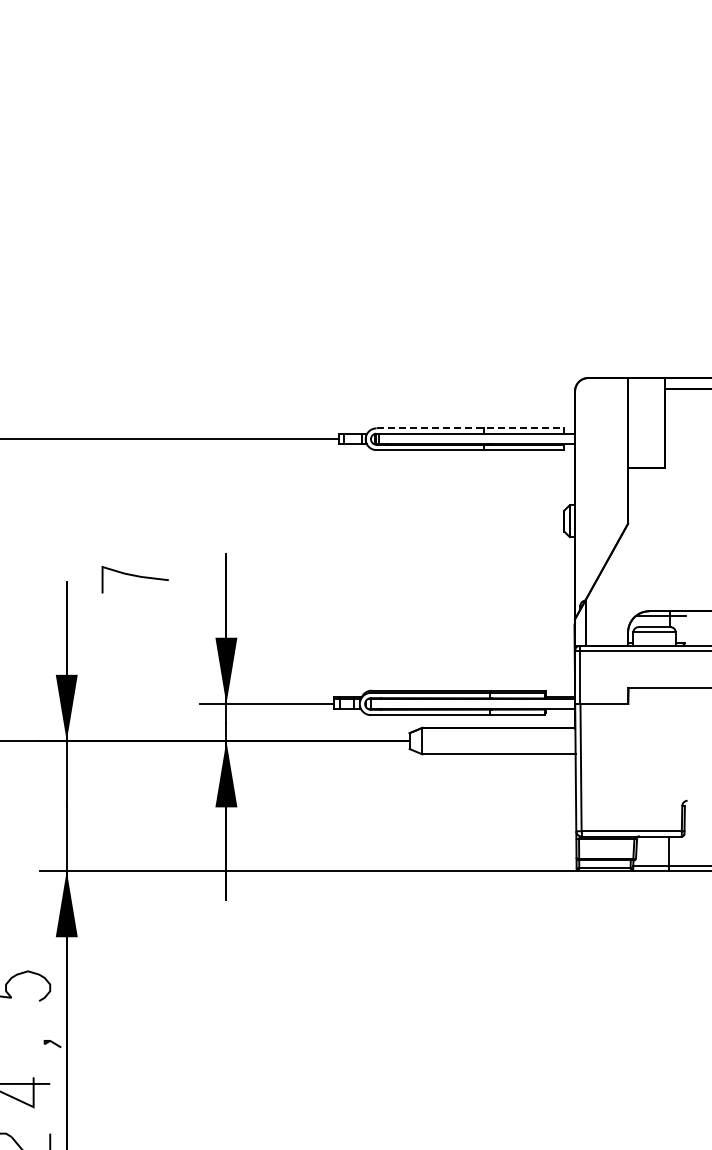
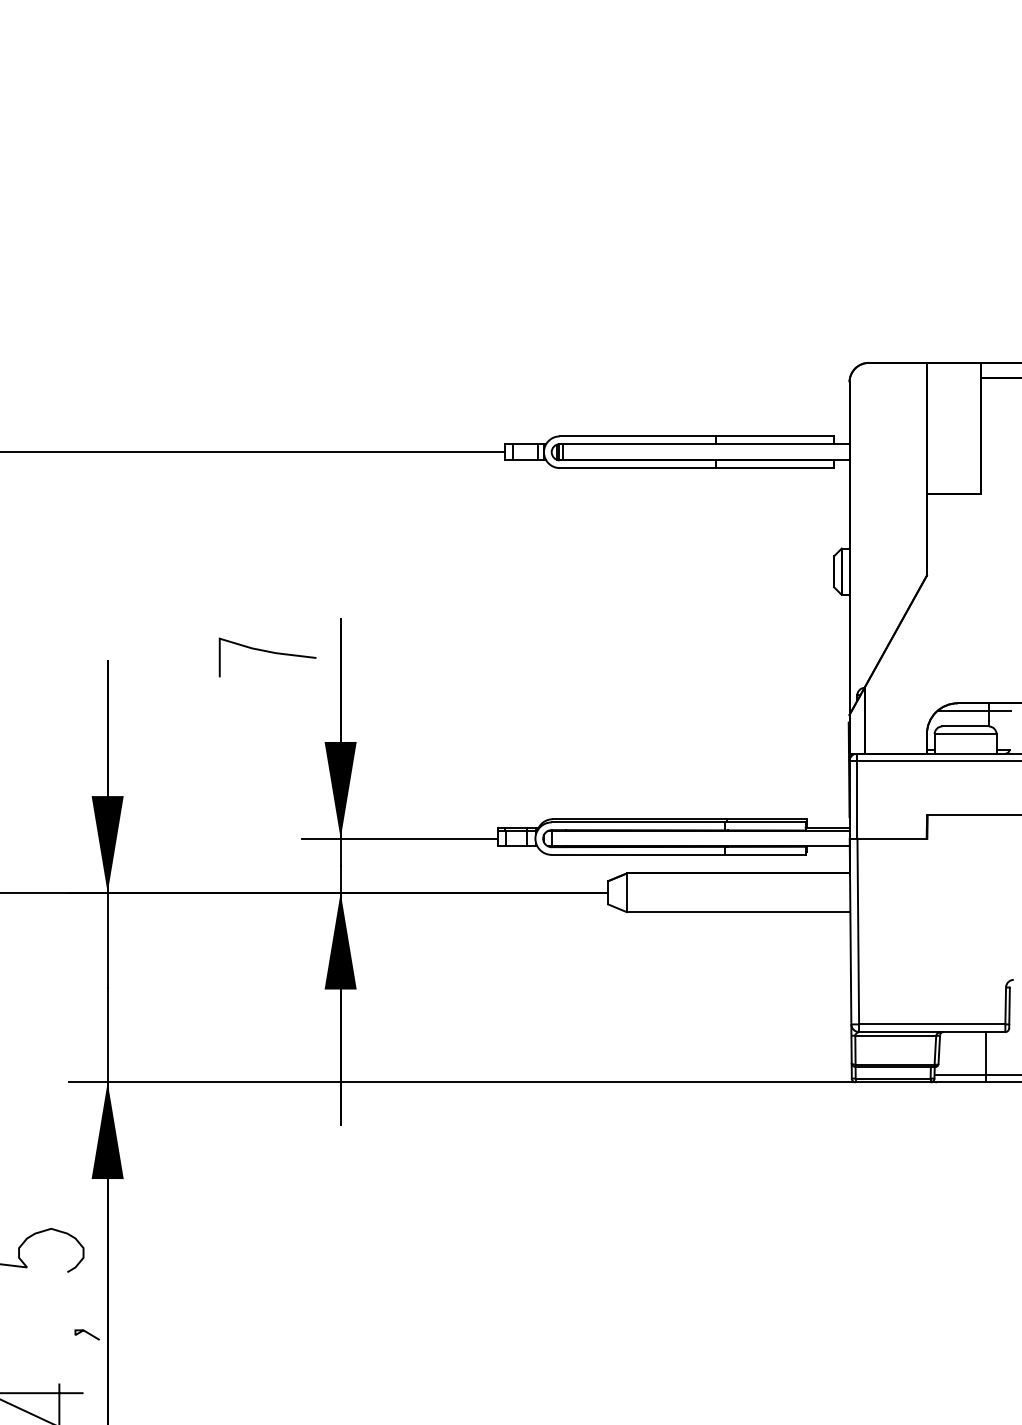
line: (470, 428) -> (696, 436), dashed -> solid
curve: (134, 576) -> (266, 652), moved

